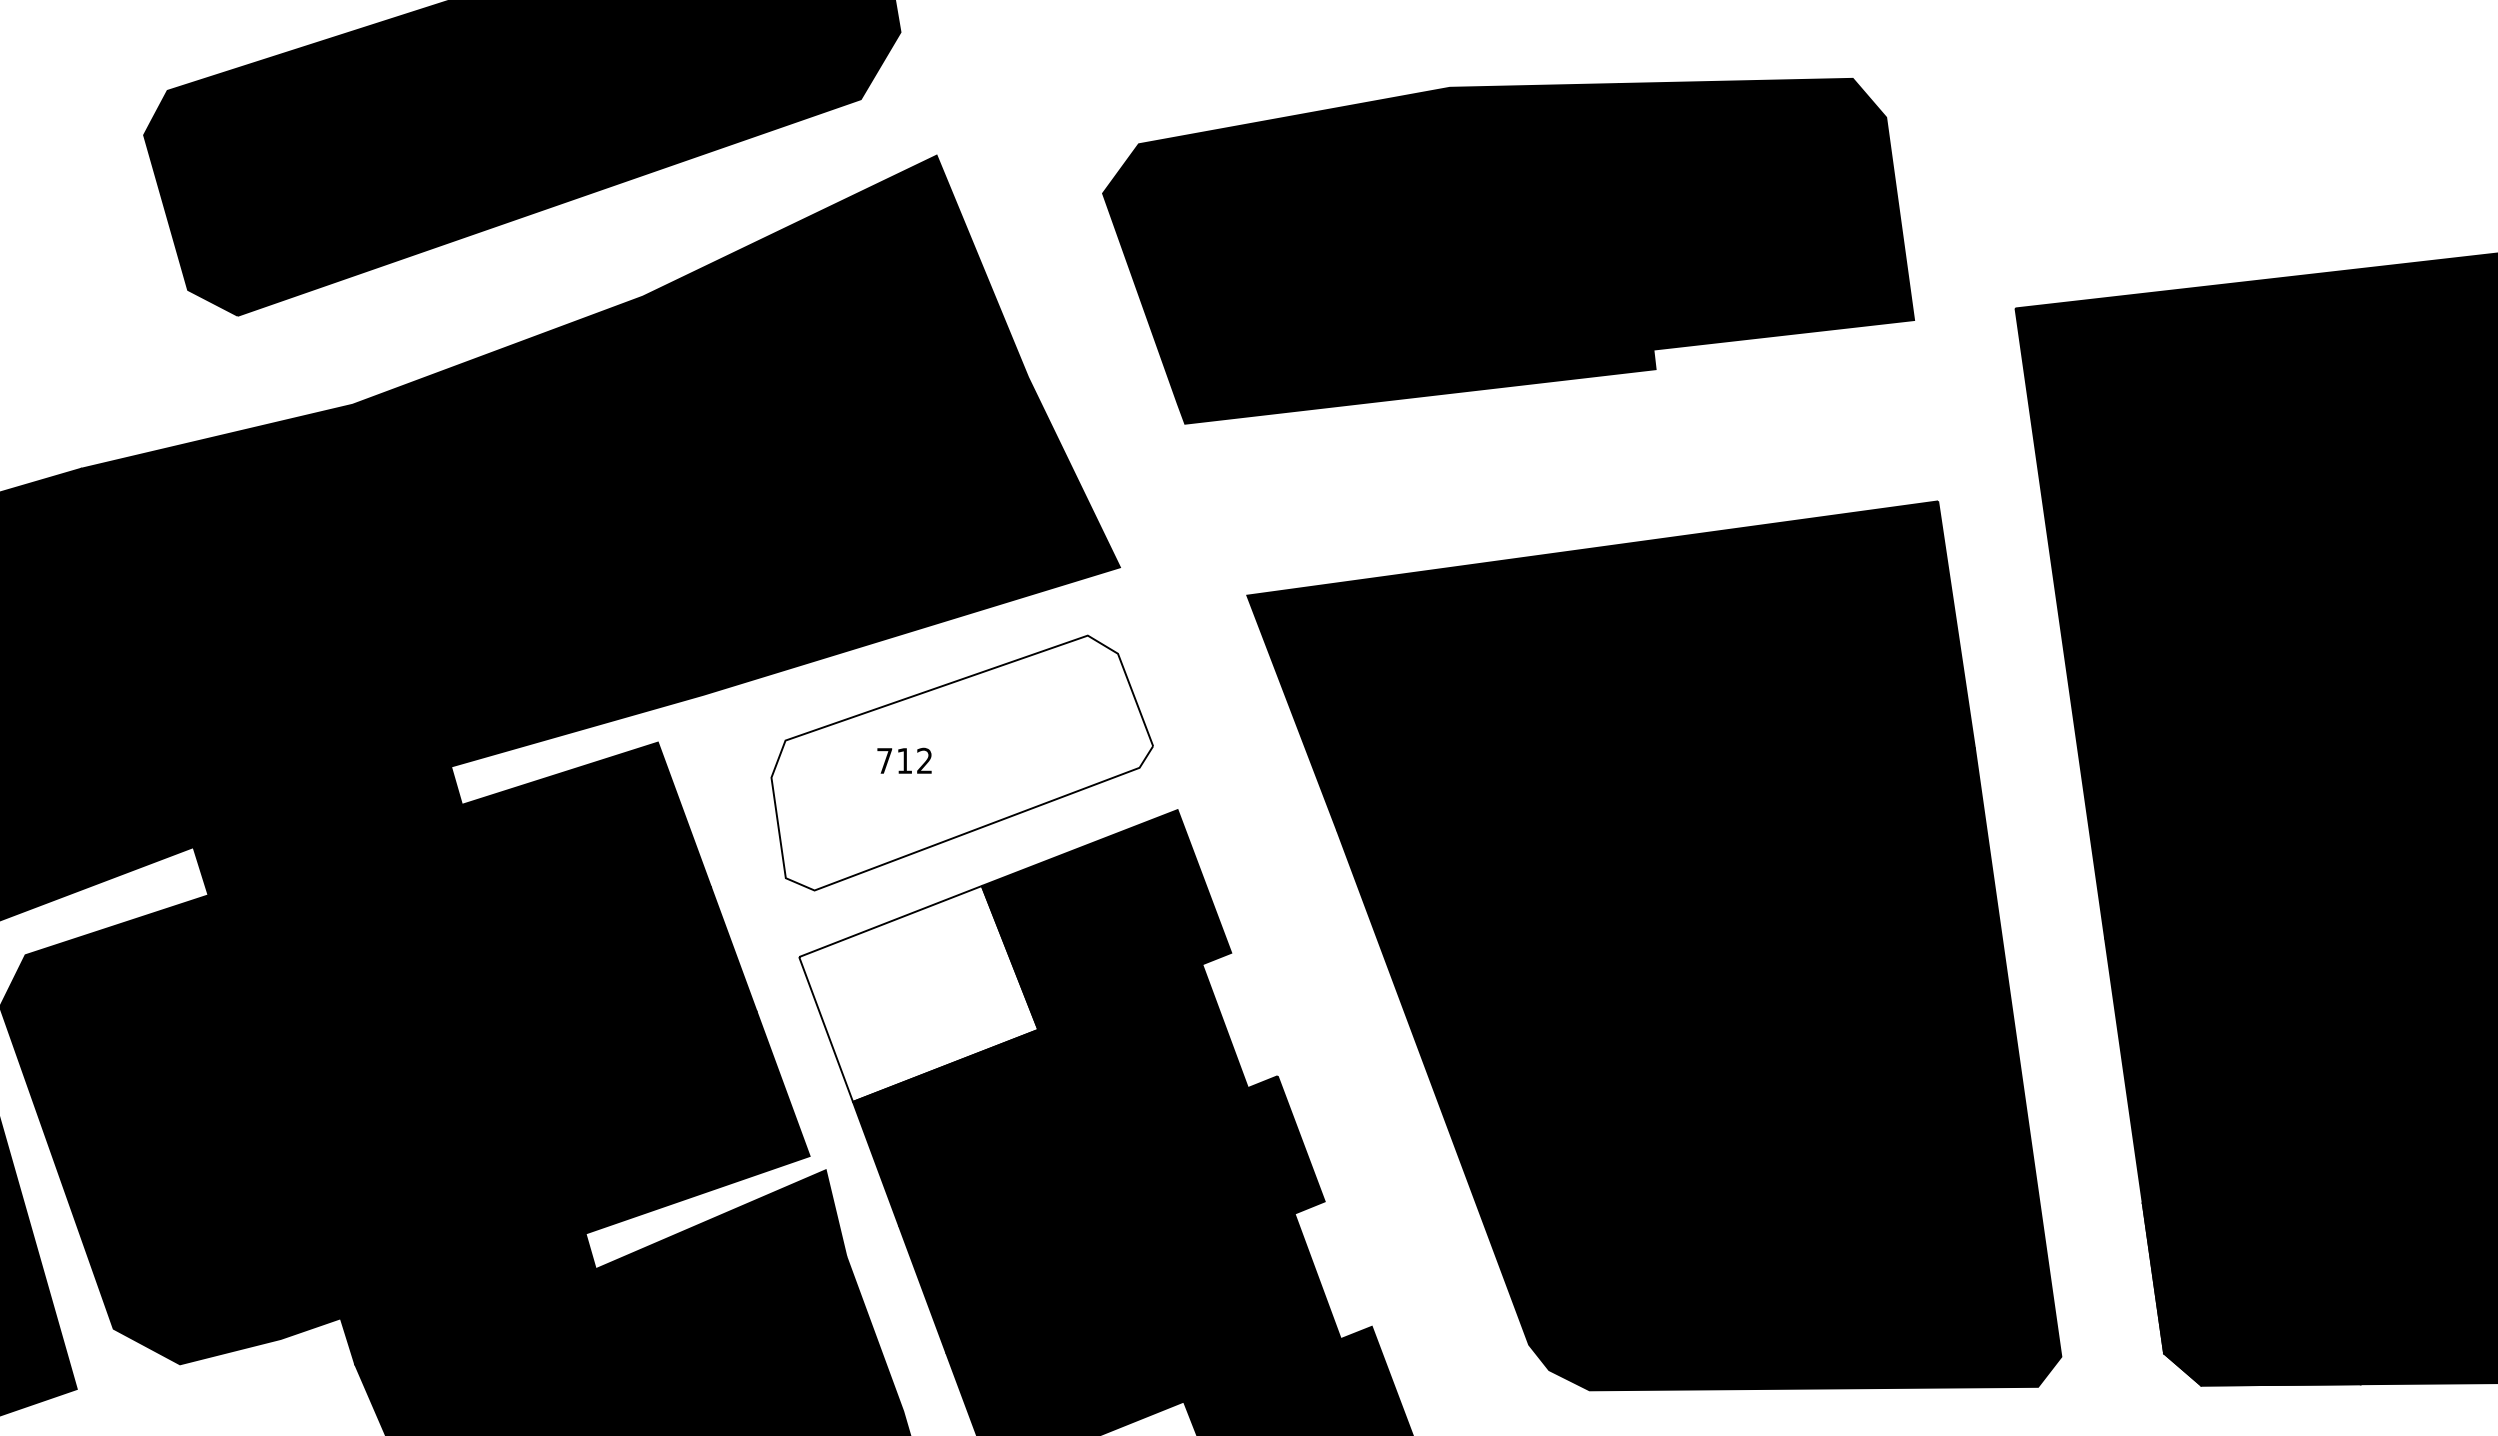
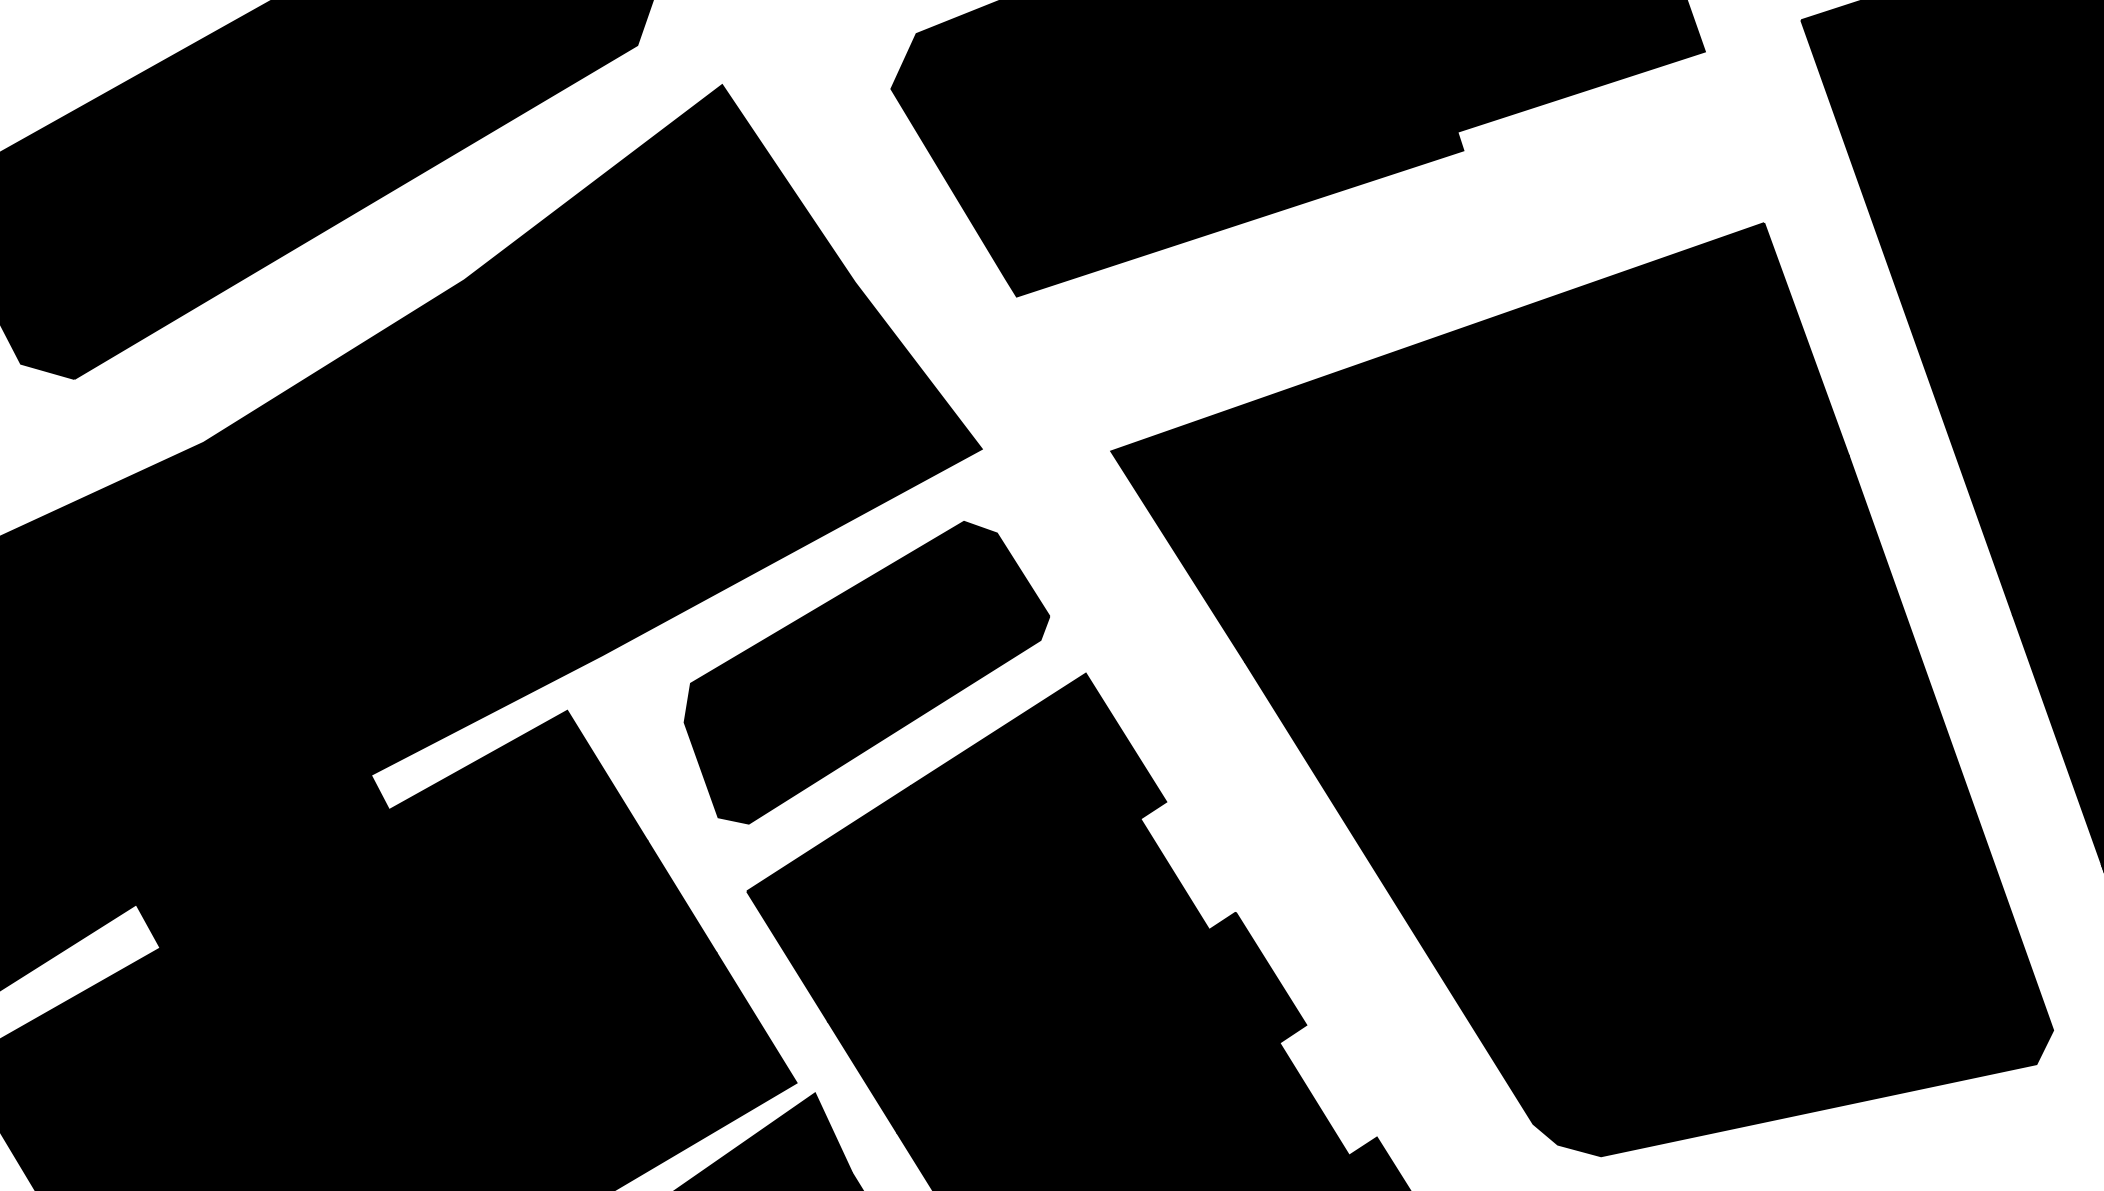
fill: (962, 762) -> (867, 669), added
fill: (918, 993) -> (870, 903), added

